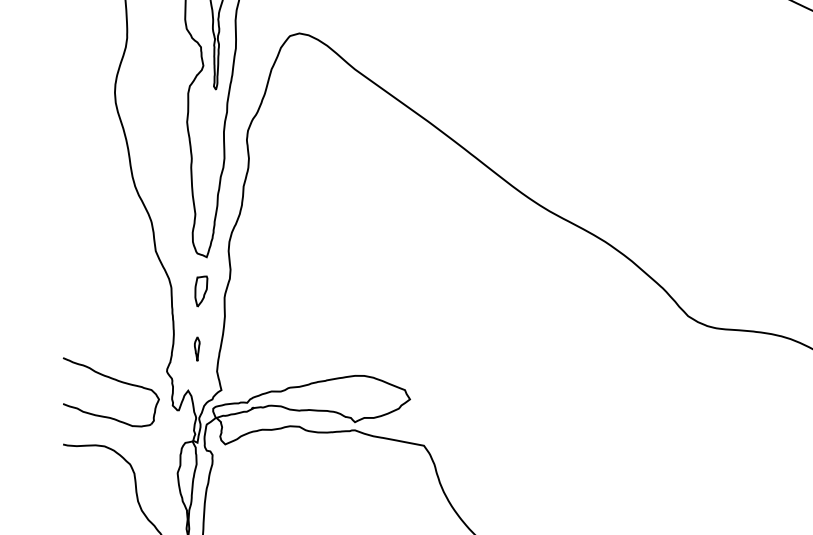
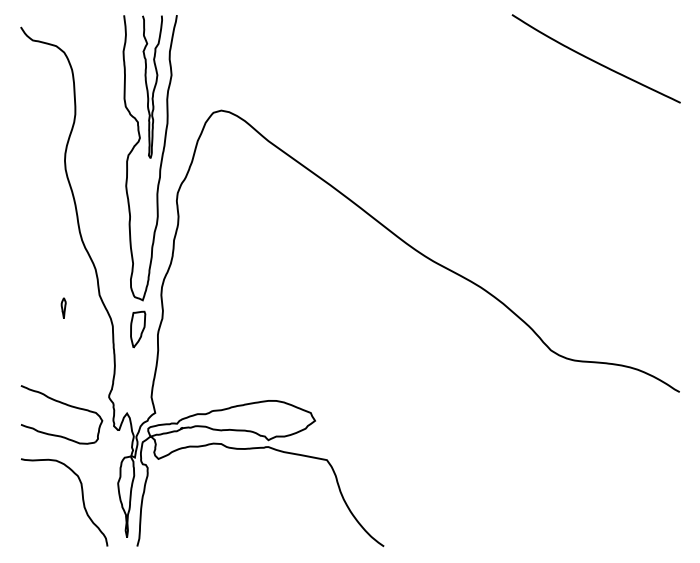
part: (201, 290) -> (138, 328), size x1.4
part: (196, 348) -> (63, 307), moved

